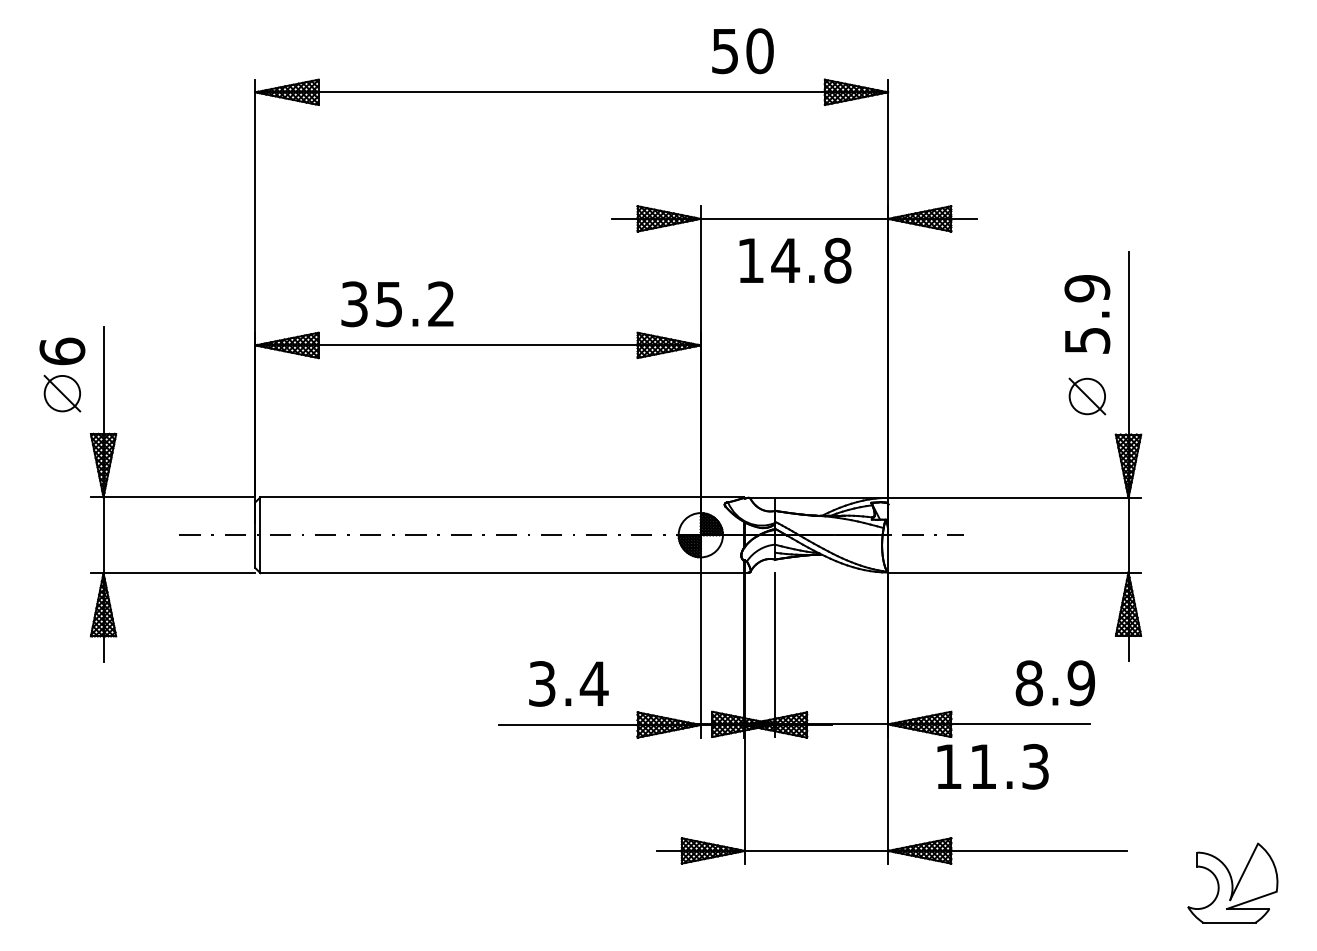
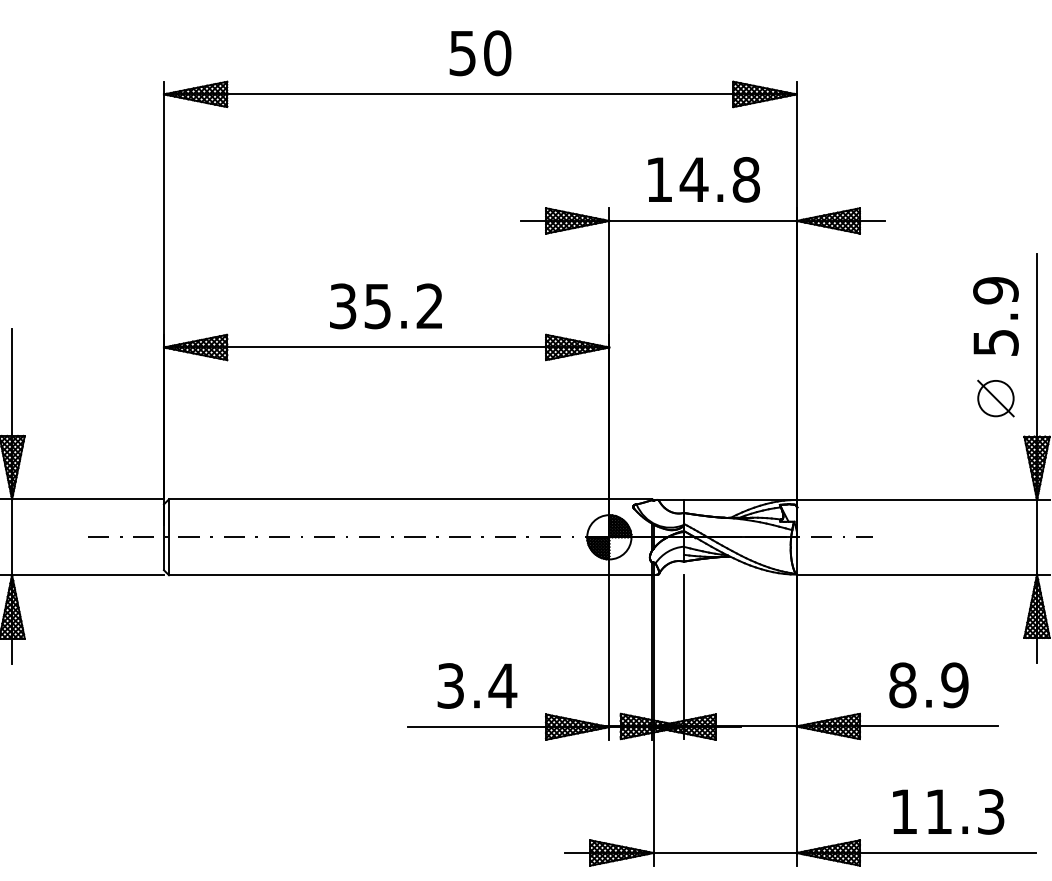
text: (742, 51) -> (480, 53), moved
text: (795, 260) -> (704, 179), moved
text: (397, 304) -> (386, 306), moved
text: (1054, 683) -> (928, 685), moved
text: (992, 766) -> (948, 811), moved

